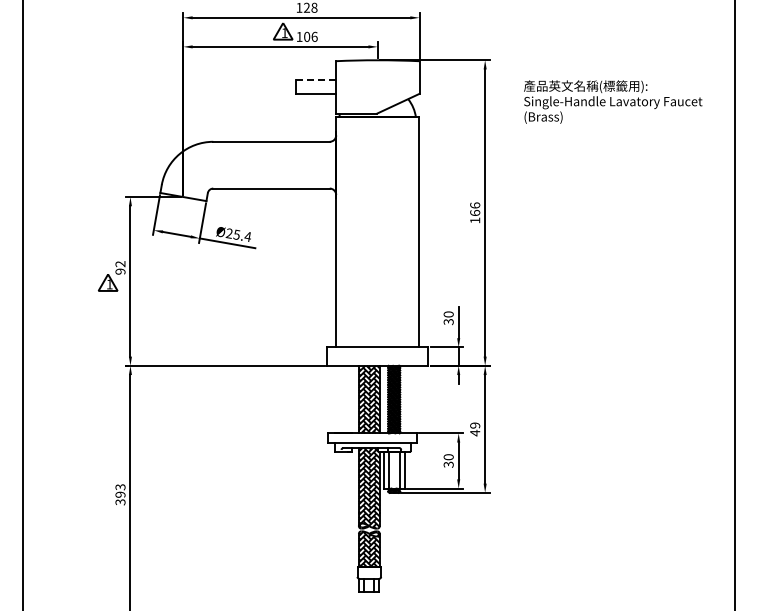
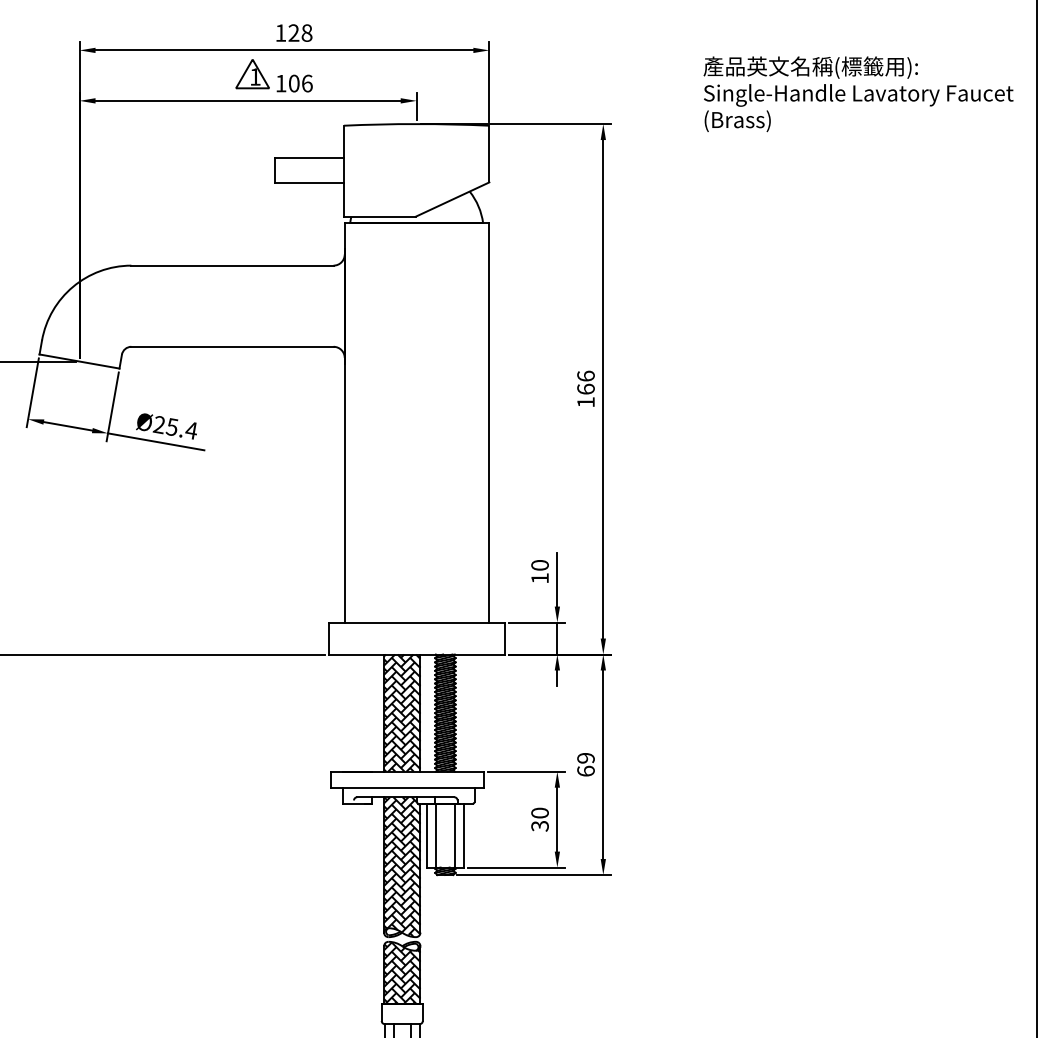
line: (315, 79) -> (308, 157), dashed -> solid
text: (613, 101) -> (859, 93), moved
text: (448, 322) -> (539, 579), 30 -> 10
text: (475, 433) -> (586, 771), 49 -> 69

